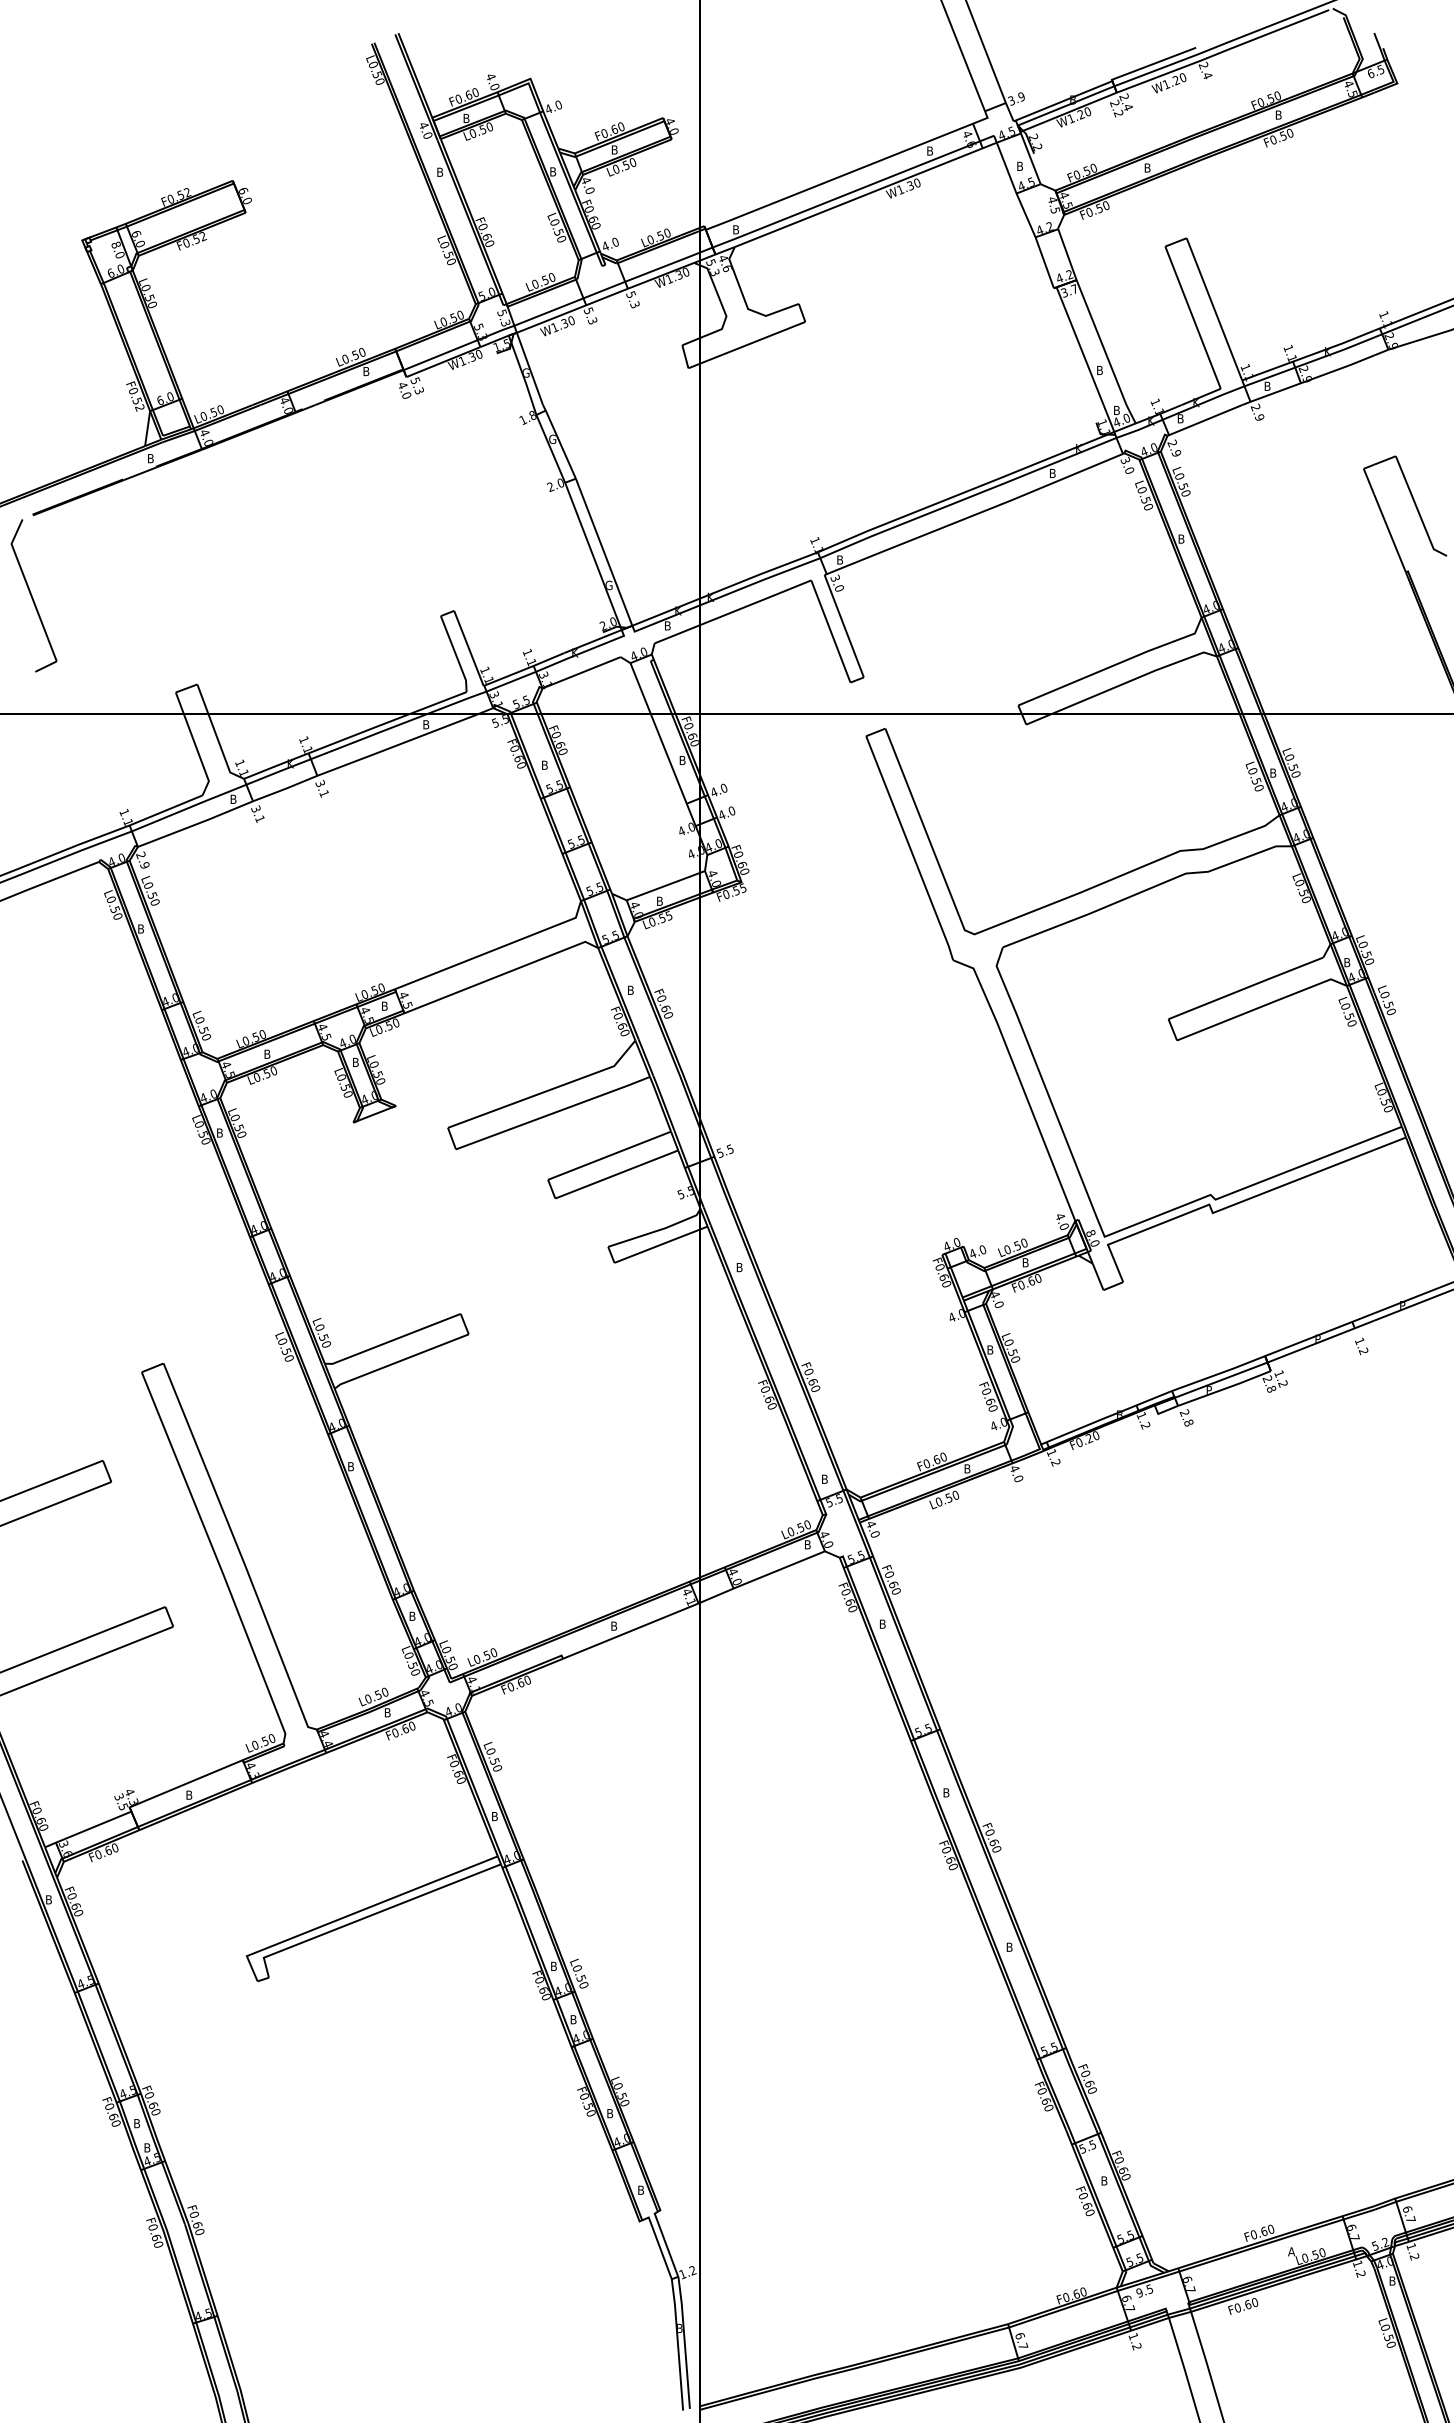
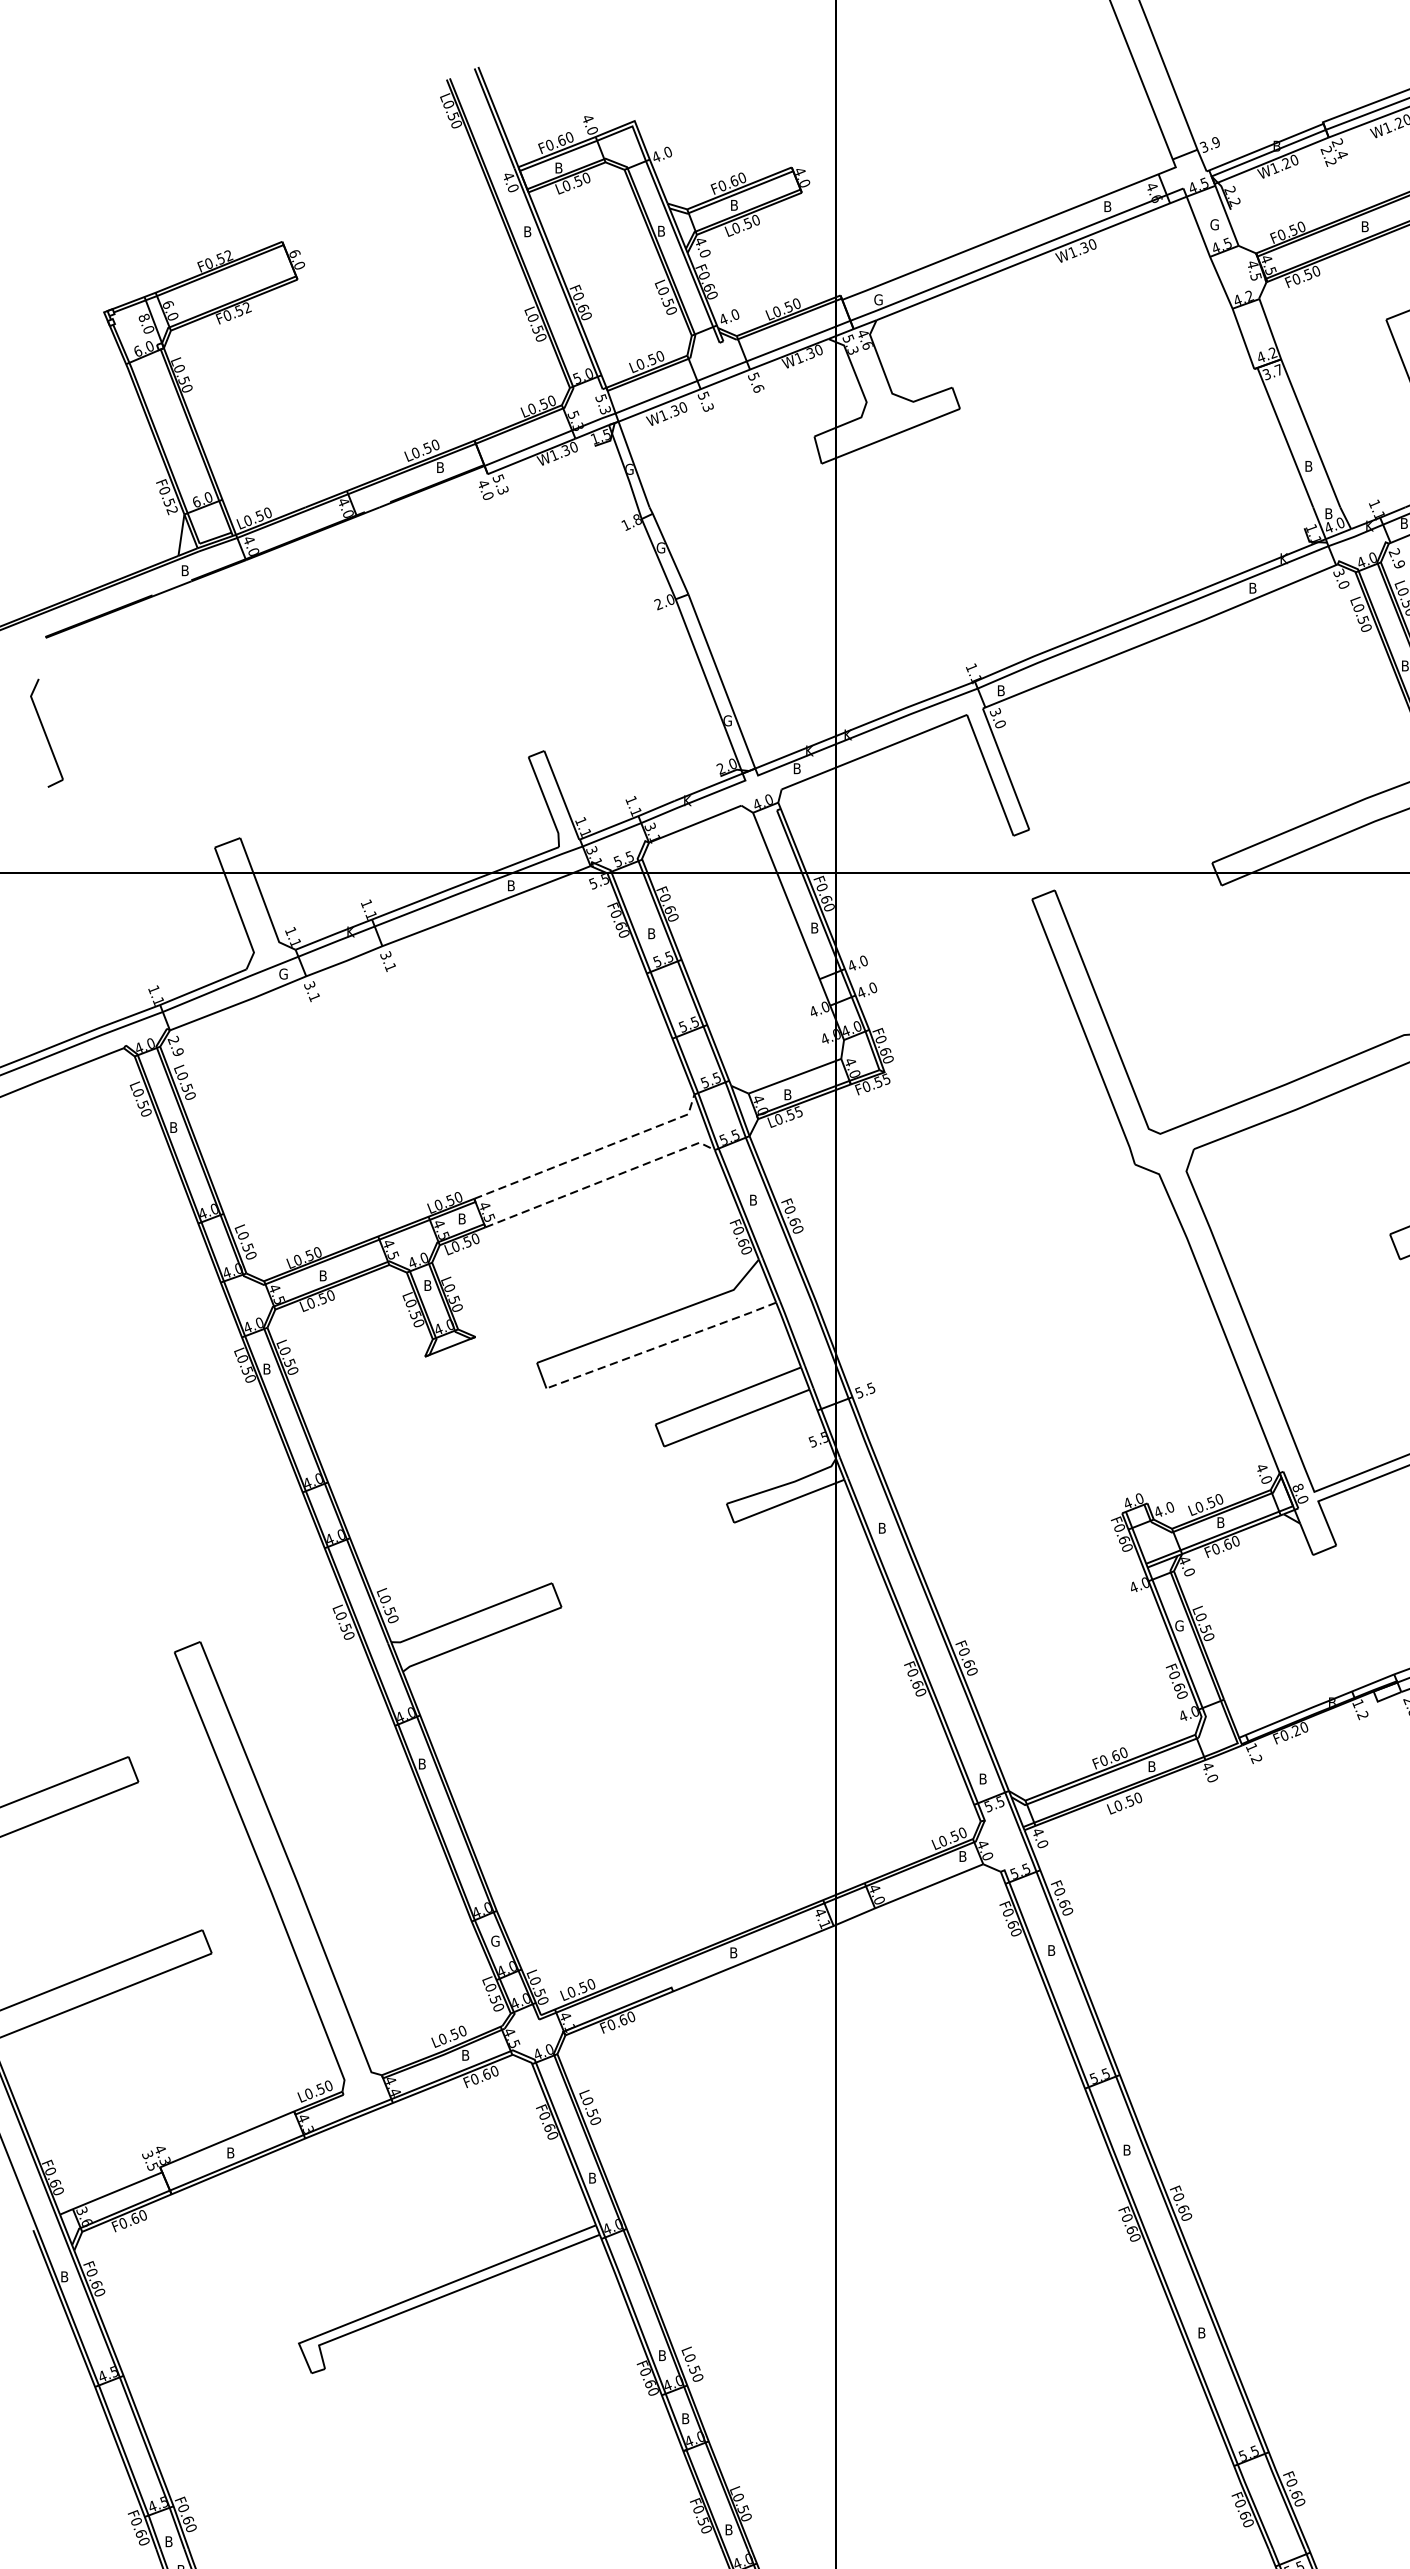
text: (1019, 166) -> (1213, 224), B -> G
text: (735, 229) -> (877, 299), B -> G
text: (634, 304) -> (757, 388), 5.3 -> 5.6
part: (33, 595) -> (46, 732), size x0.6
text: (233, 799) -> (283, 974), B -> G
line: (494, 950) -> (592, 1152), solid -> dashed
line: (502, 974) -> (601, 1181), solid -> dashed
line: (553, 1113) -> (661, 1345), solid -> dashed
text: (990, 1349) -> (1179, 1625), B -> G
text: (412, 1616) -> (495, 1941), B -> G

